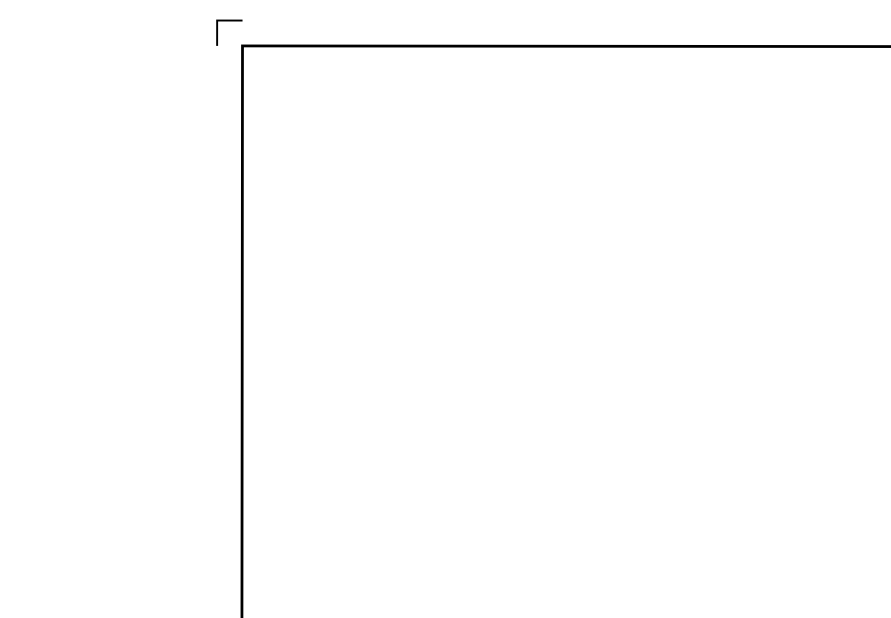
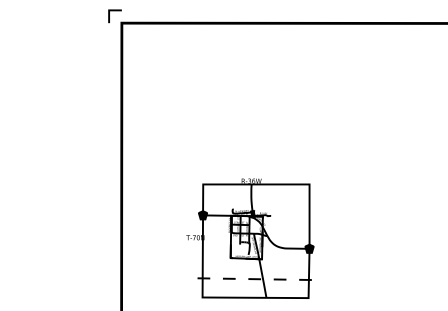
part: (498, 473) -> (250, 238), added

